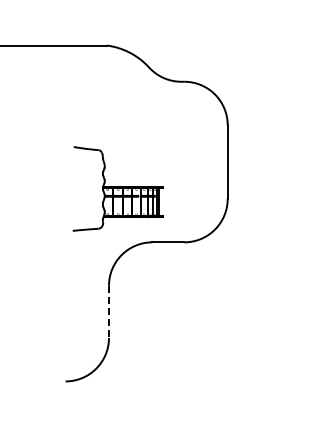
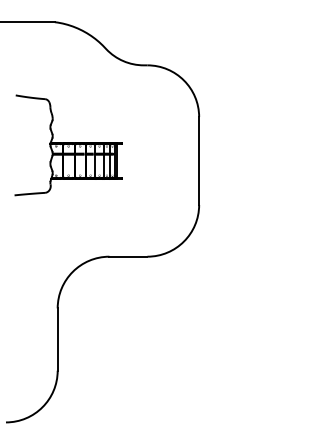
part: (117, 188) -> (67, 144), moved
line: (108, 312) -> (57, 340), dashed -> solid

